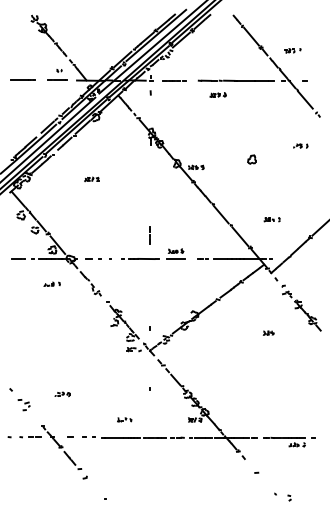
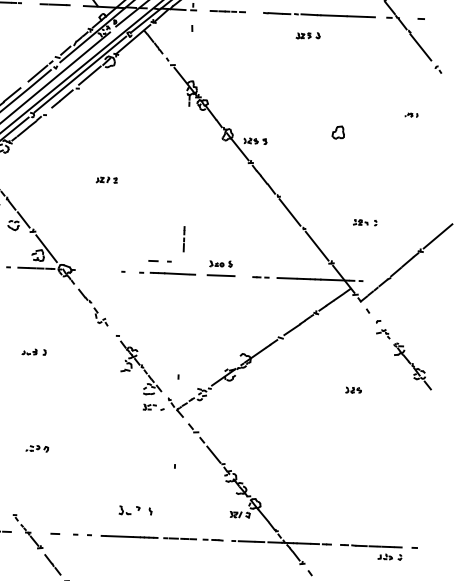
part: (217, 94) -> (307, 34), moved
part: (300, 145) -> (411, 114), size x0.6
part: (91, 179) -> (106, 180), moved
line: (92, 258) -> (158, 260), moved
part: (51, 283) -> (33, 350), moved
part: (62, 394) -> (37, 448), moved
part: (124, 419) -> (135, 510), size x1.6

